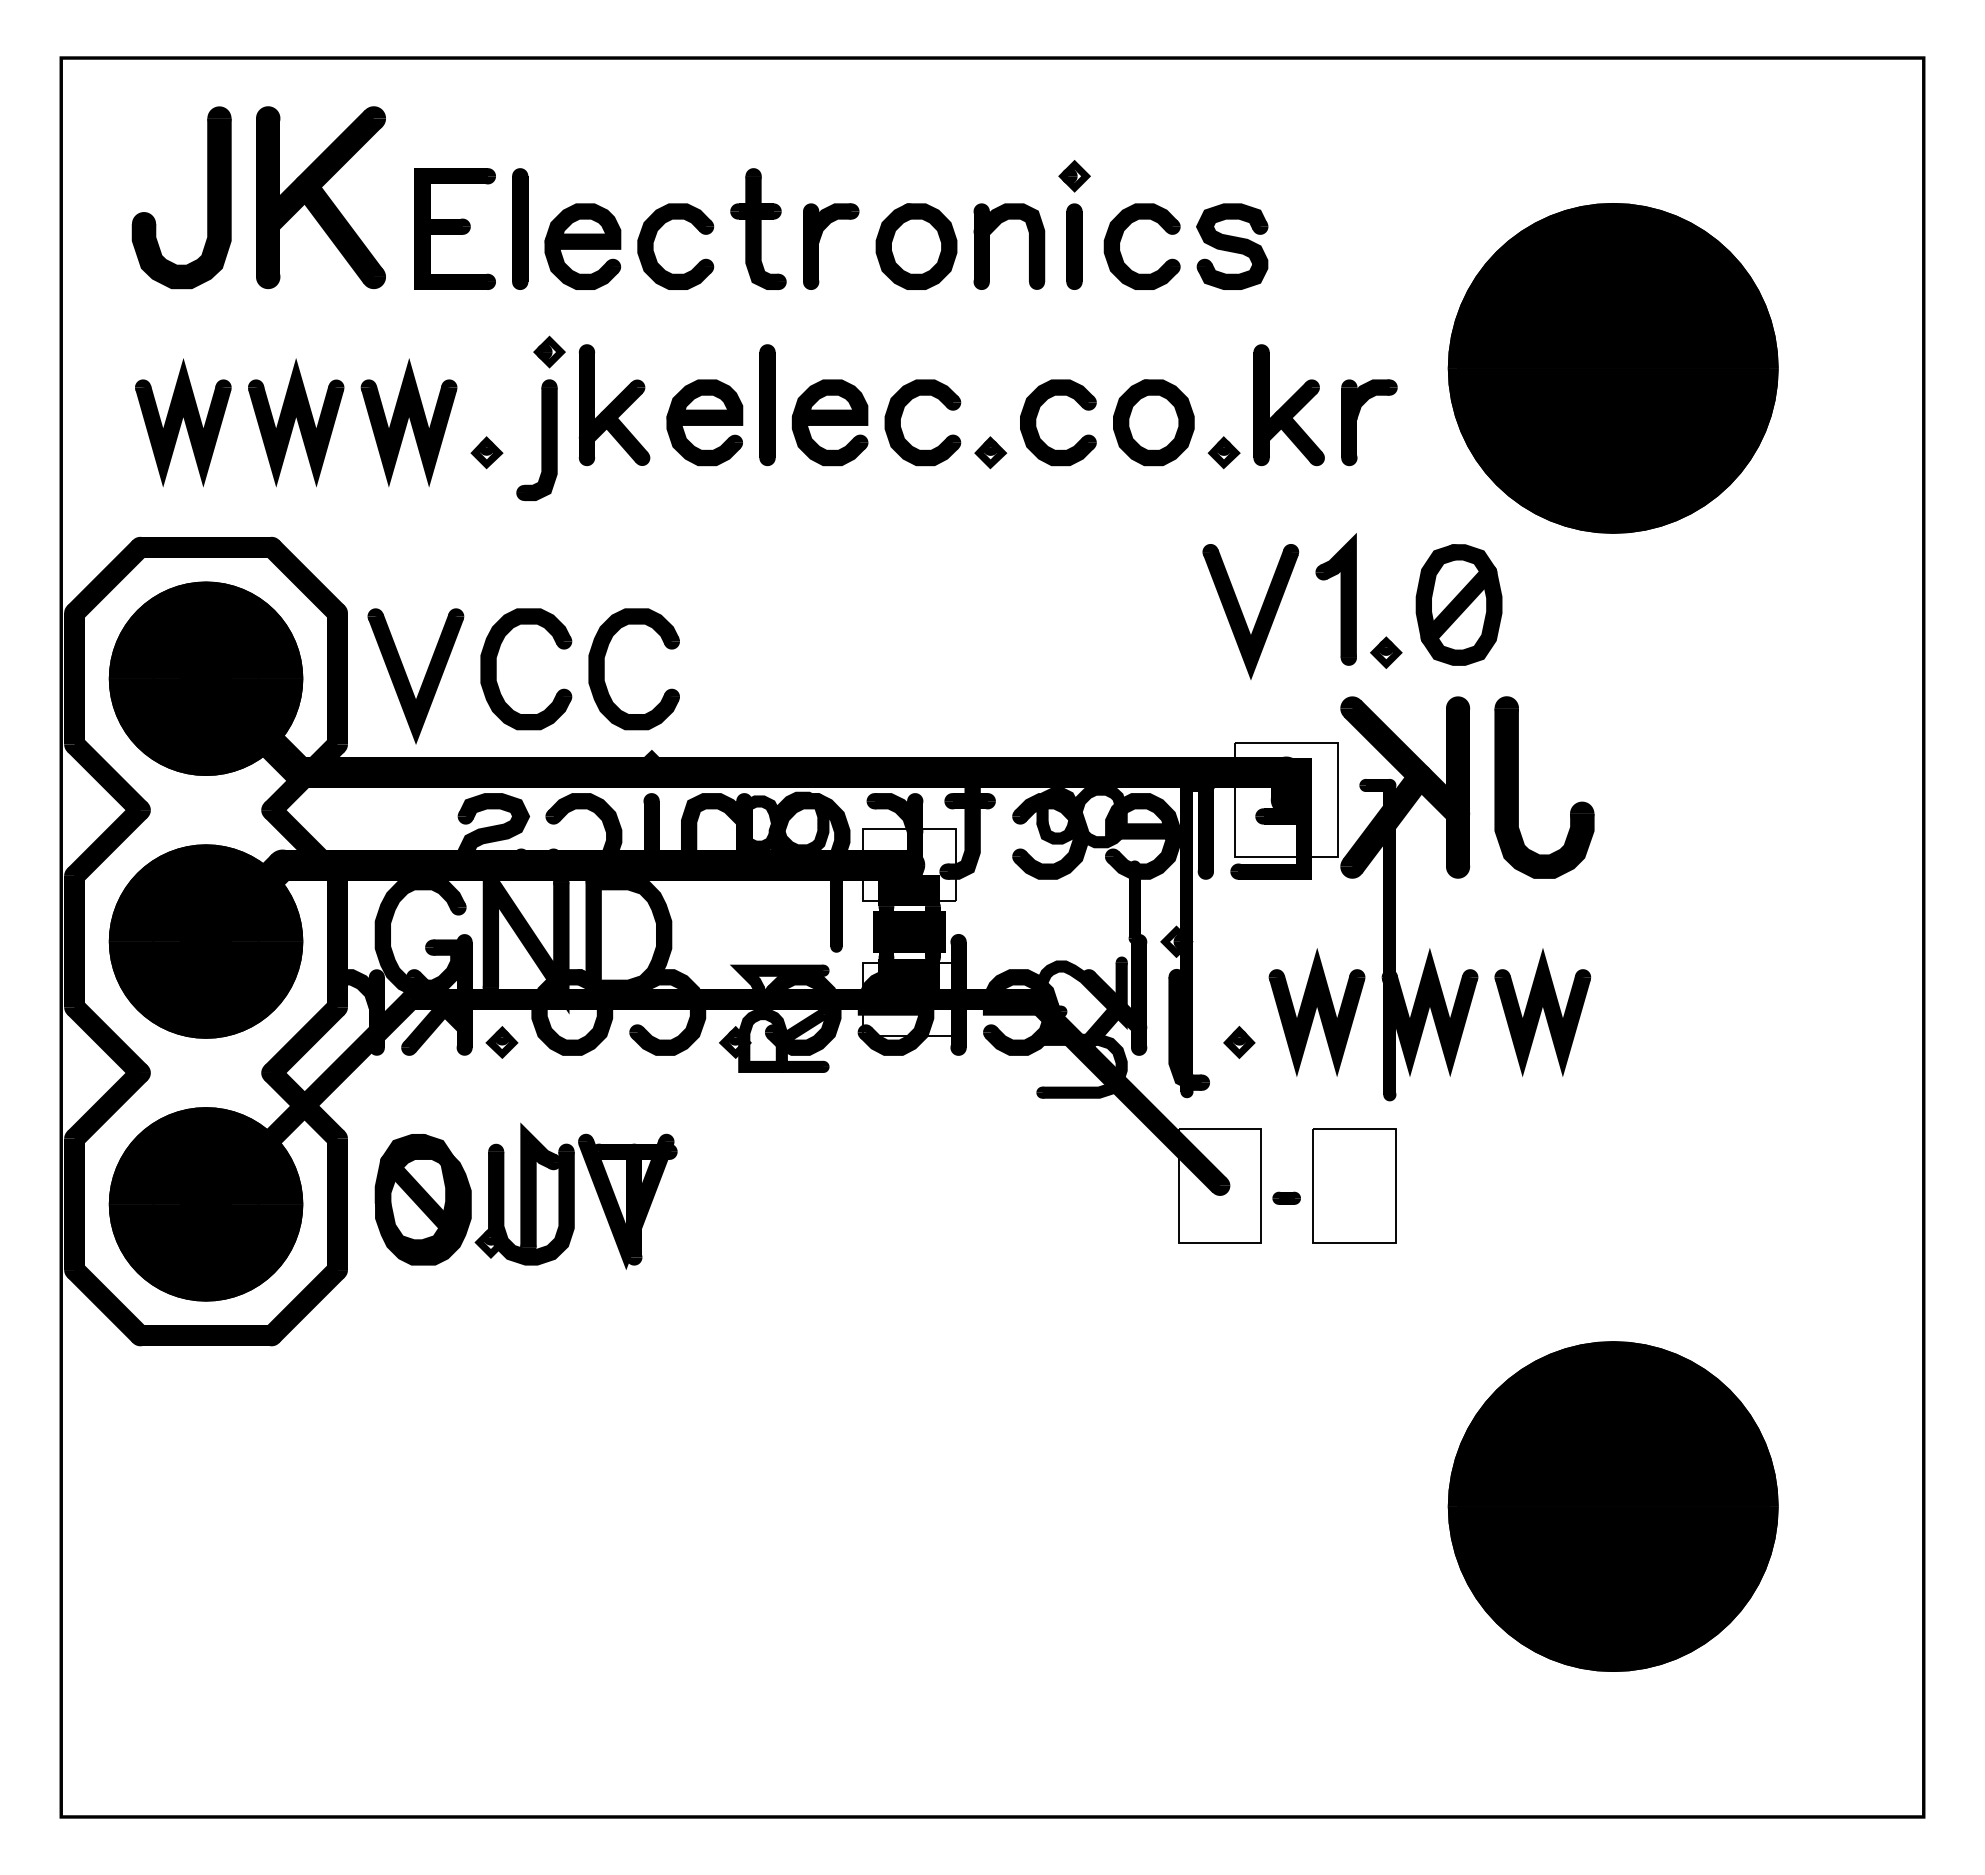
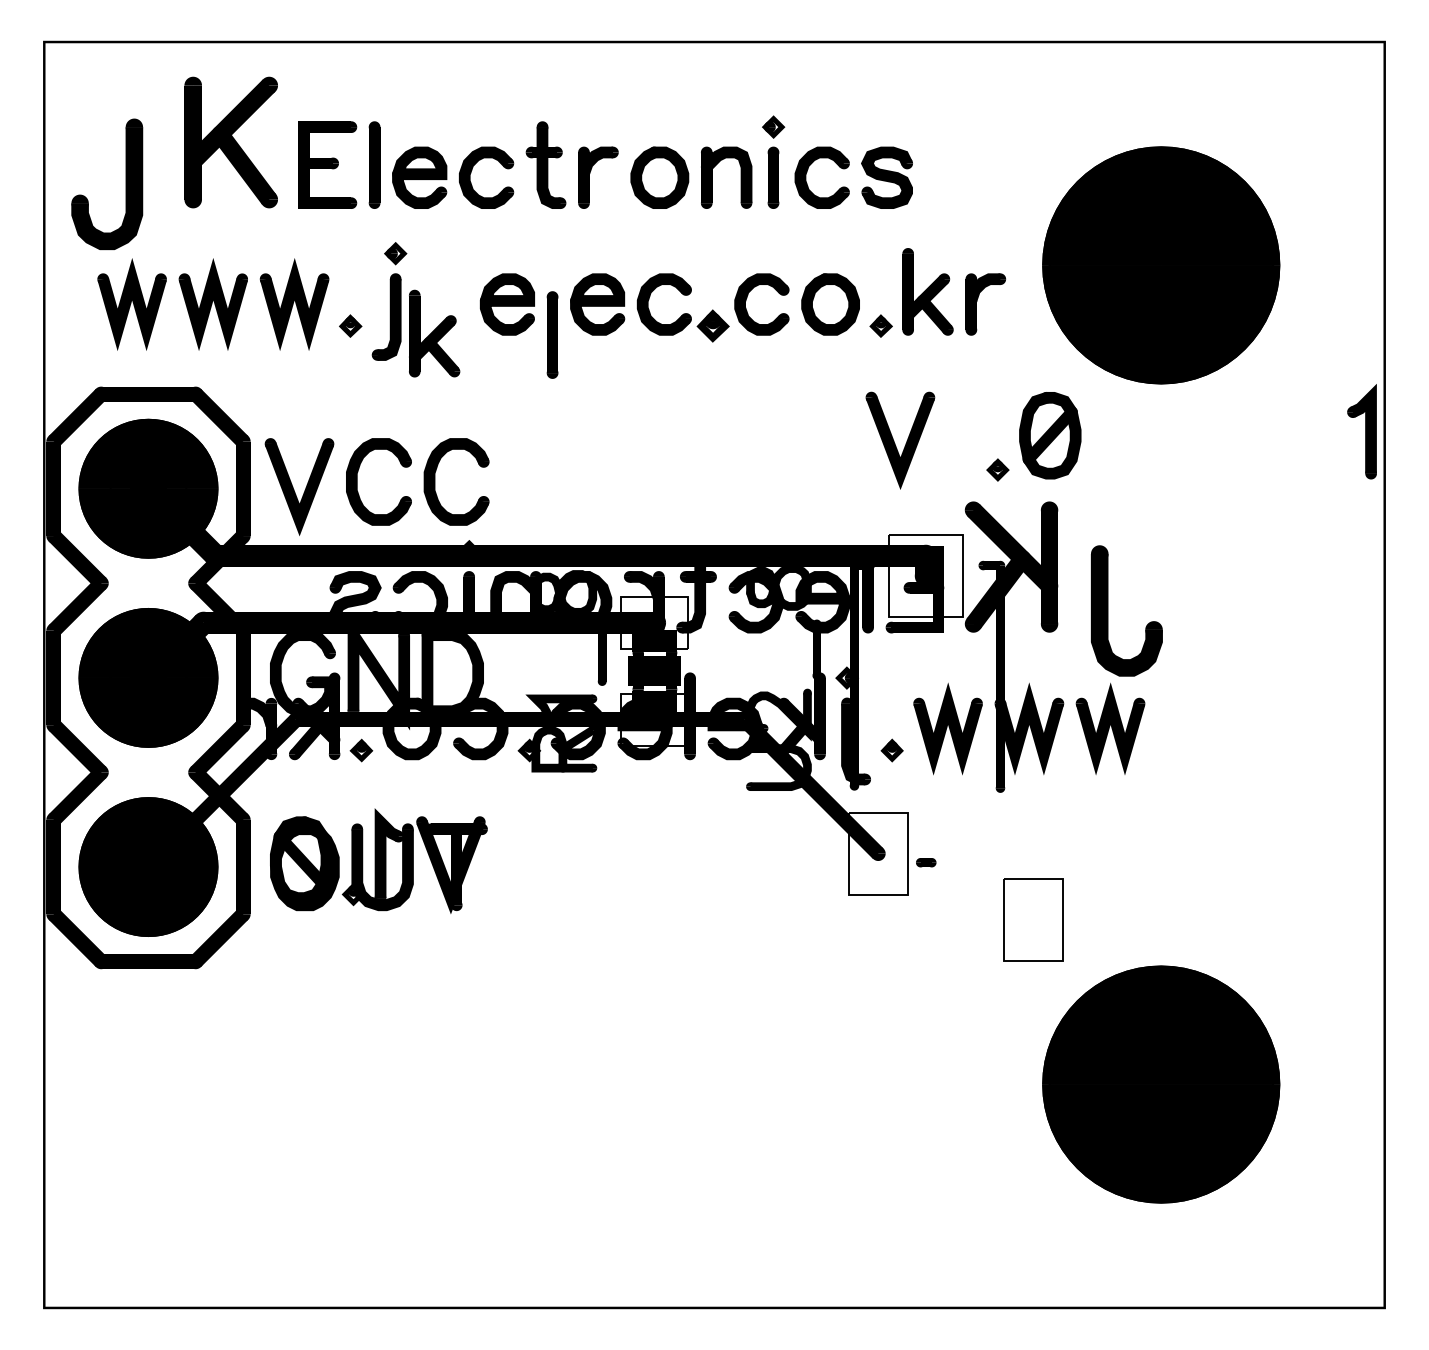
part: (207, 197) -> (125, 184), moved
part: (614, 405) -> (434, 333), moved
part: (767, 405) -> (552, 335), moved
part: (990, 452) -> (713, 325), size x1.4
part: (1335, 599) -> (1361, 431), moved
part: (1518, 787) -> (1108, 610), moved
part: (1354, 1185) -> (1033, 919), moved

